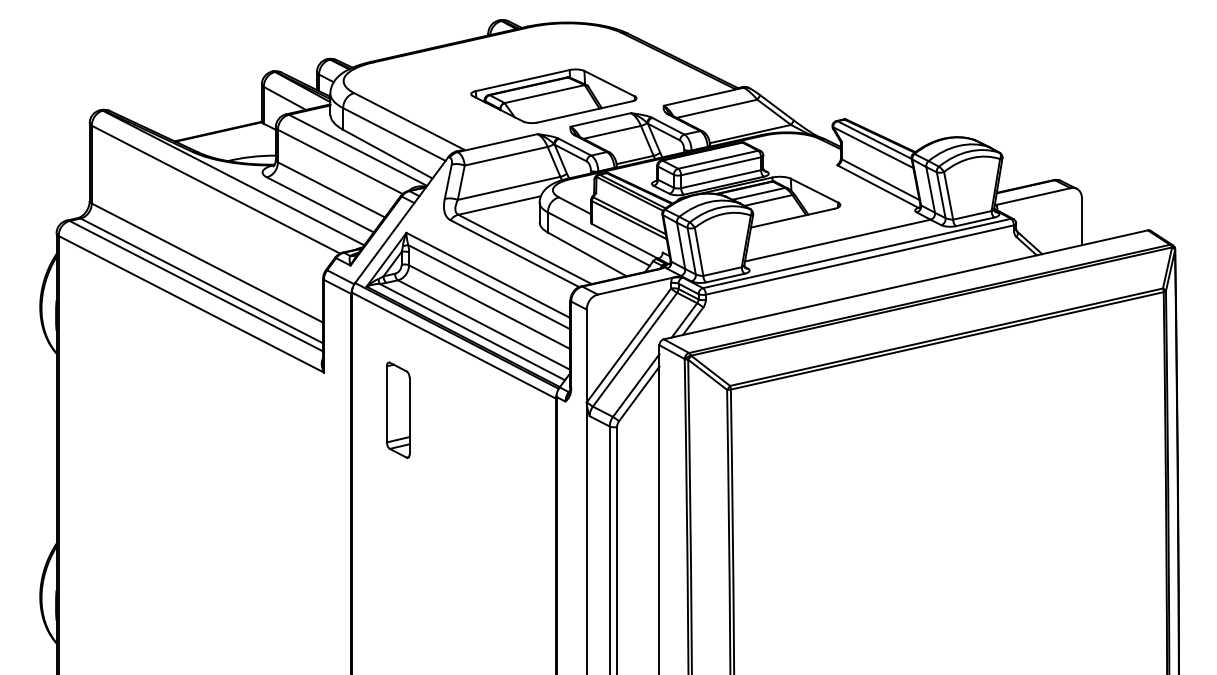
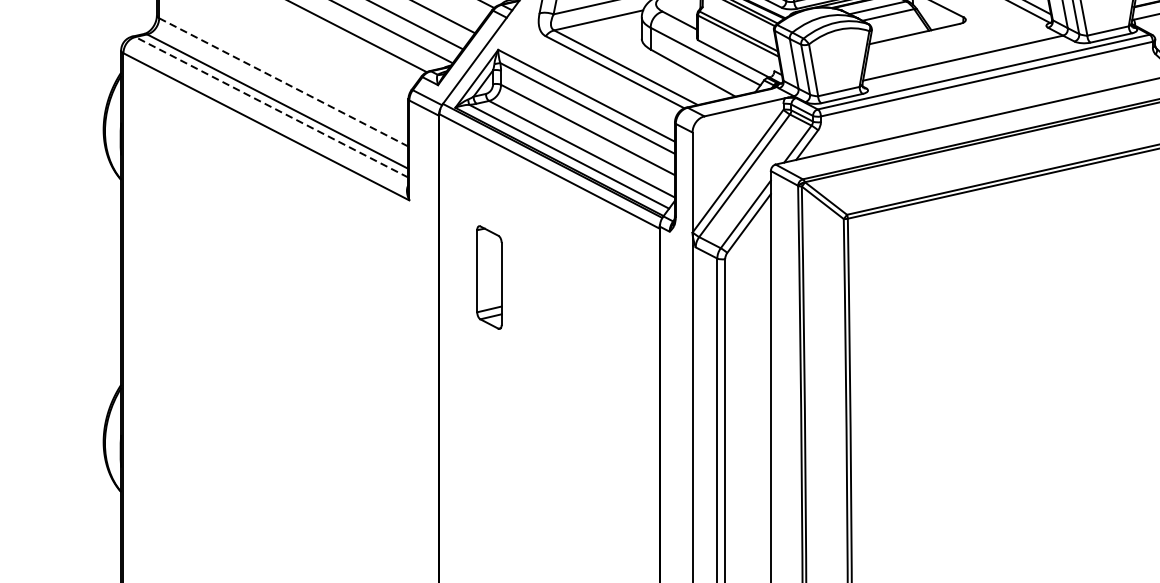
line: (207, 263) -> (283, 82), solid -> dashed
line: (195, 285) -> (270, 106), solid -> dashed
part: (398, 409) -> (489, 276), moved

